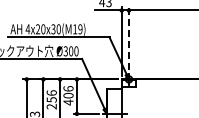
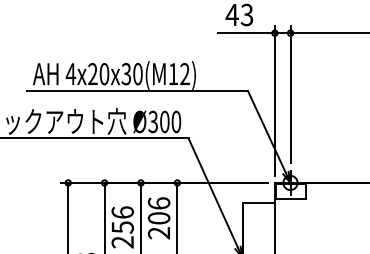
text: (80, 29) -> (185, 74), 4x20x30(M19) -> 4x20x30(M12)
line: (128, 38) -> (289, 94), dashed -> solid
text: (68, 102) -> (159, 233), 406 -> 206

